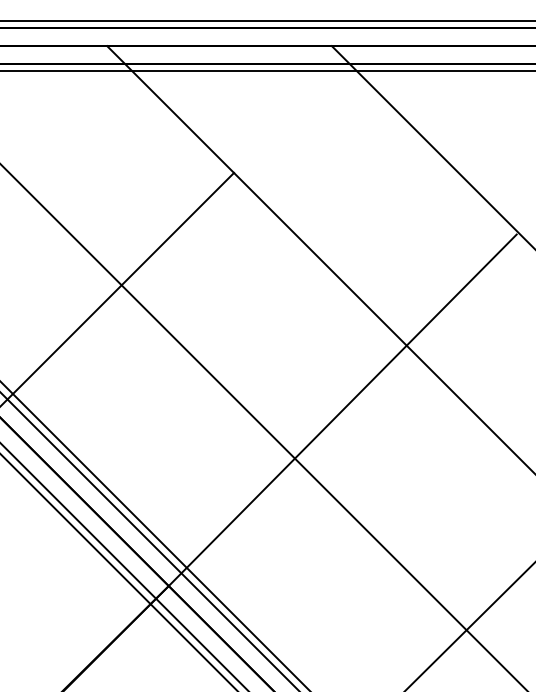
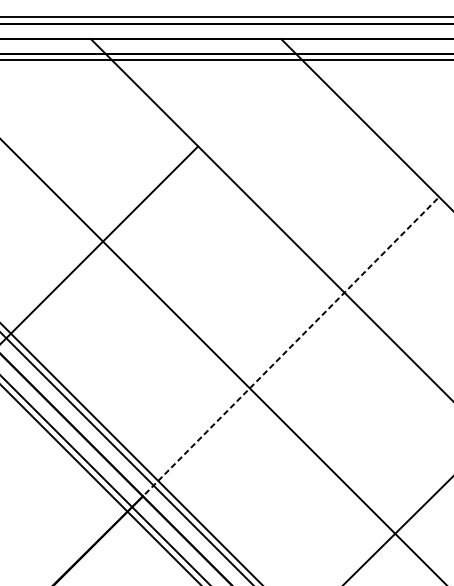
line: (342, 410) -> (290, 347), solid -> dashed

